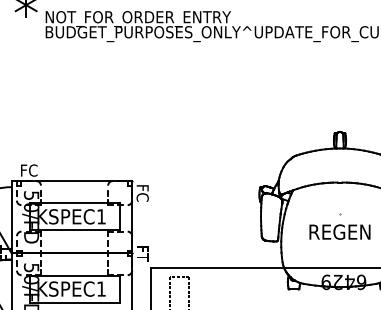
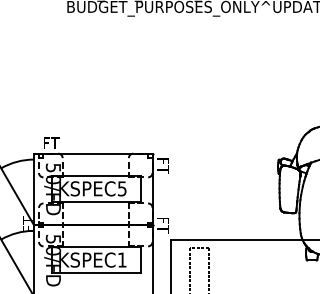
text: (29, 170) -> (51, 143), FC -> FT
text: (142, 193) -> (162, 165), FC -> FT
text: (101, 216) -> (122, 188), KSPEC1 -> KSPEC5

